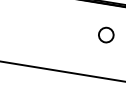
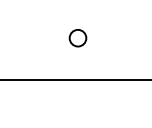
circle: (105, 35) -> (77, 38), moved

